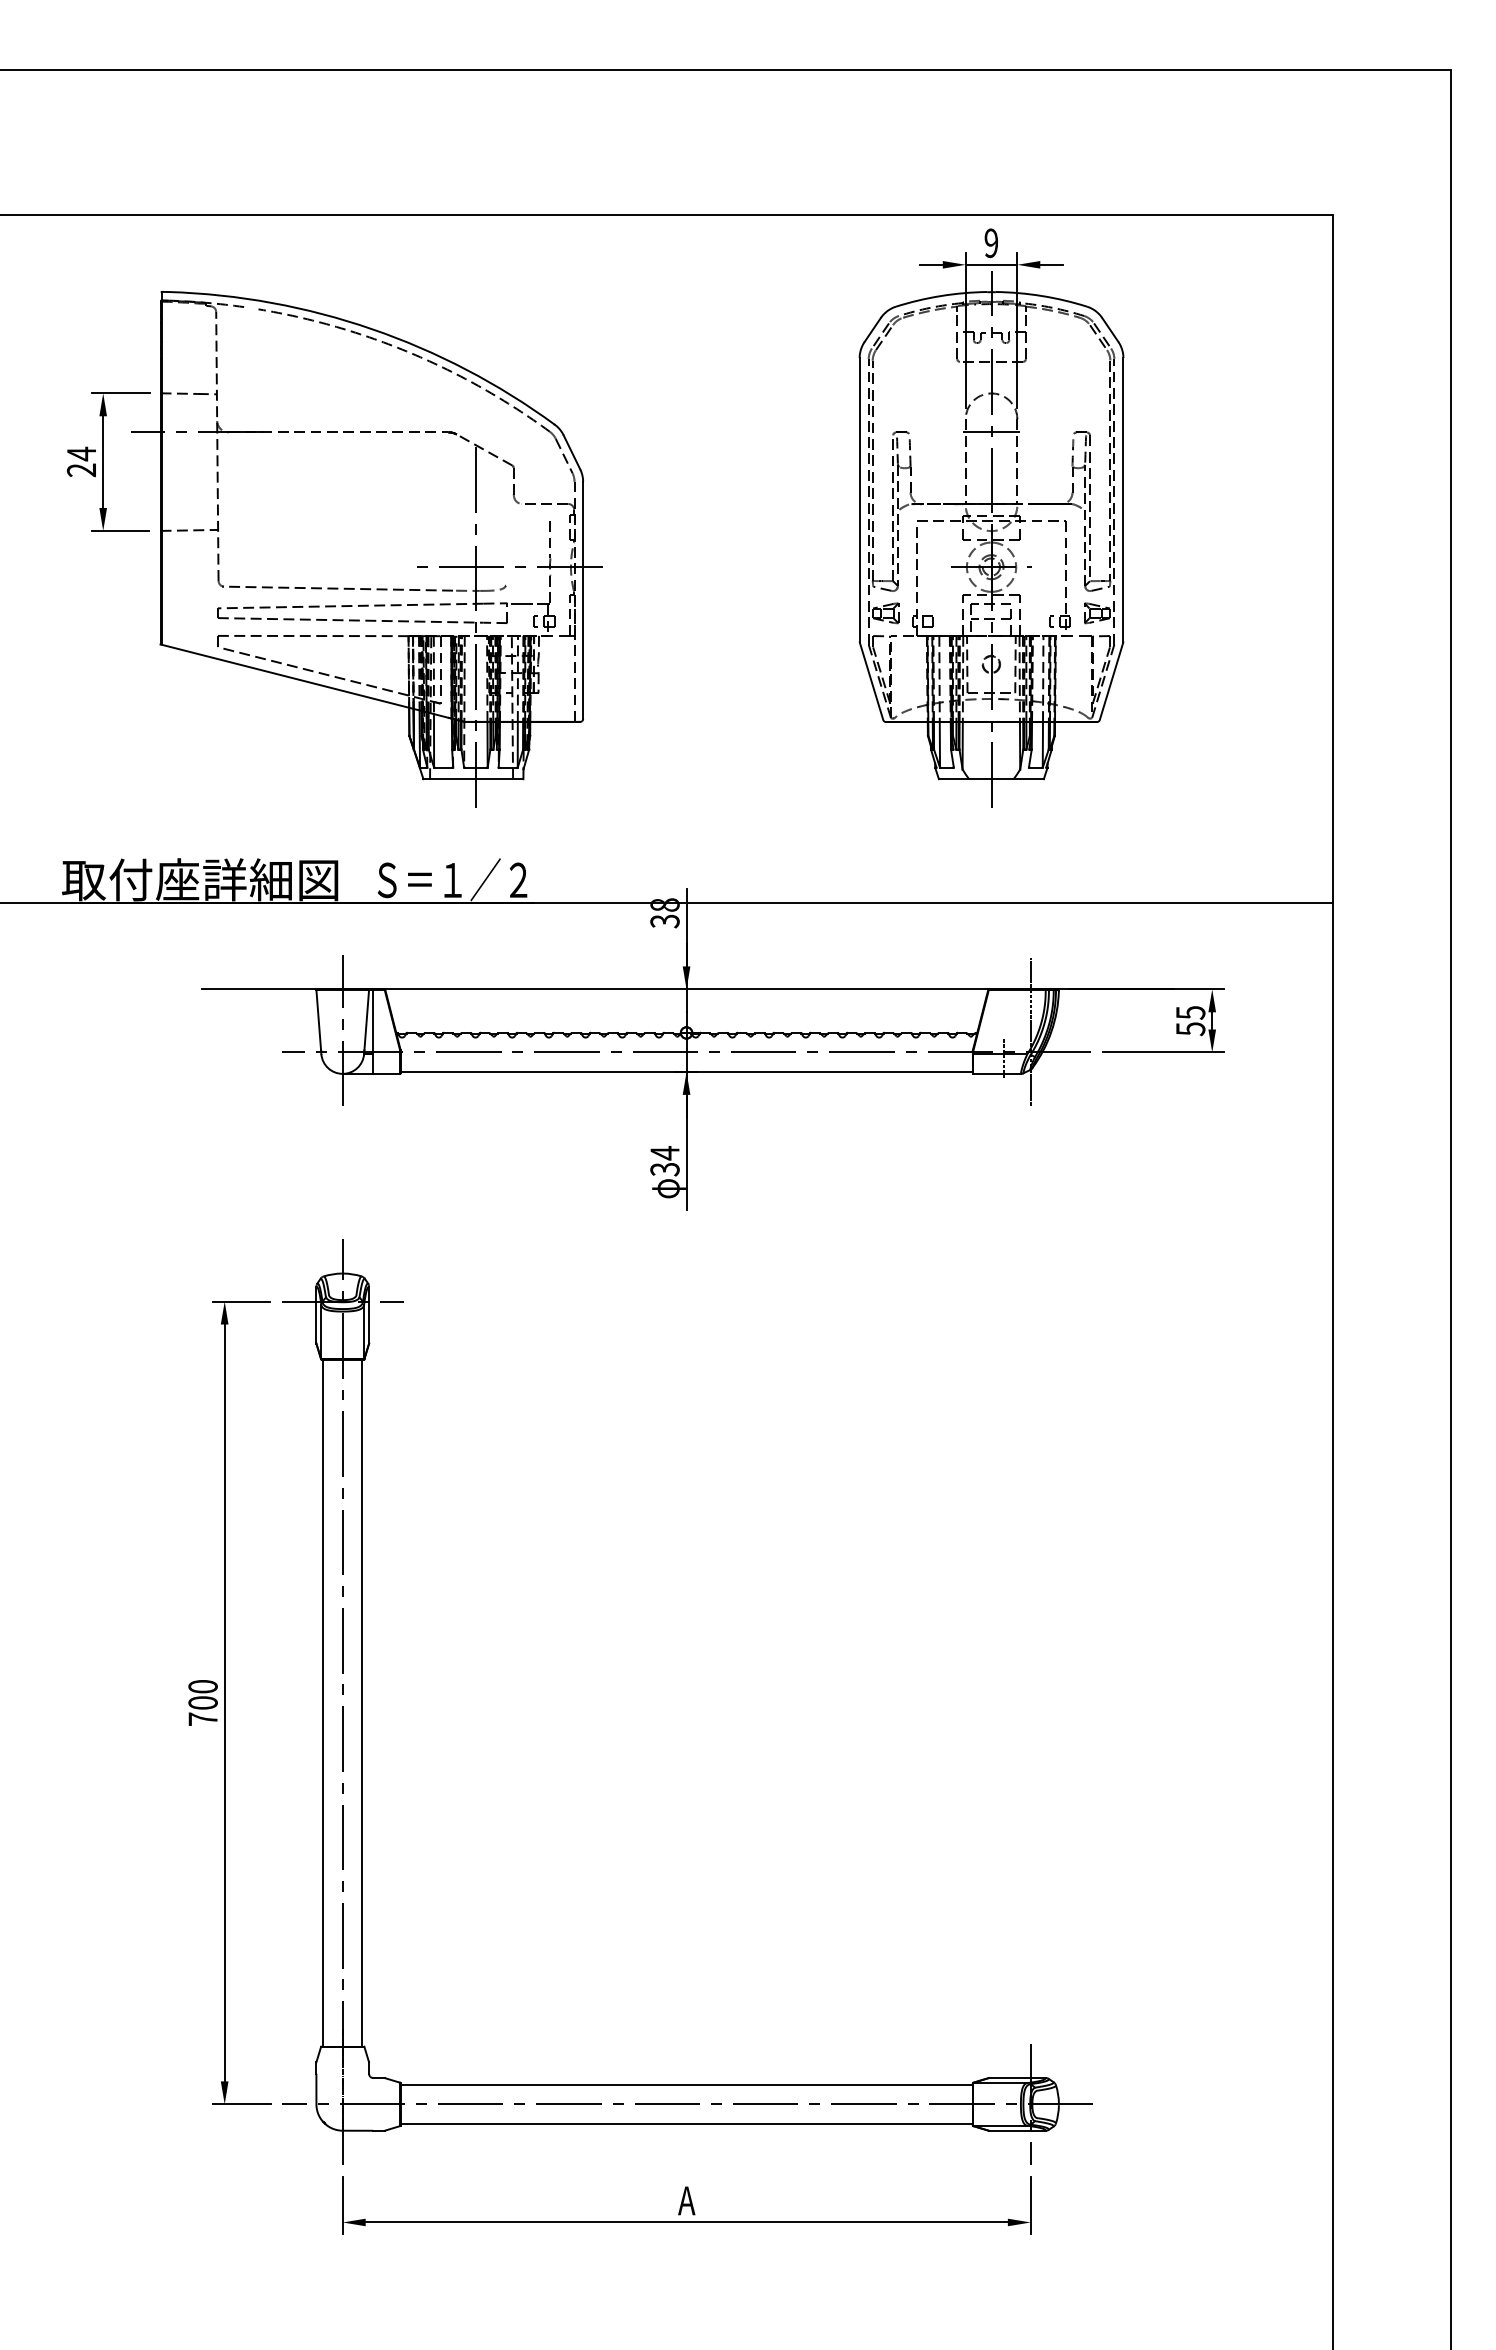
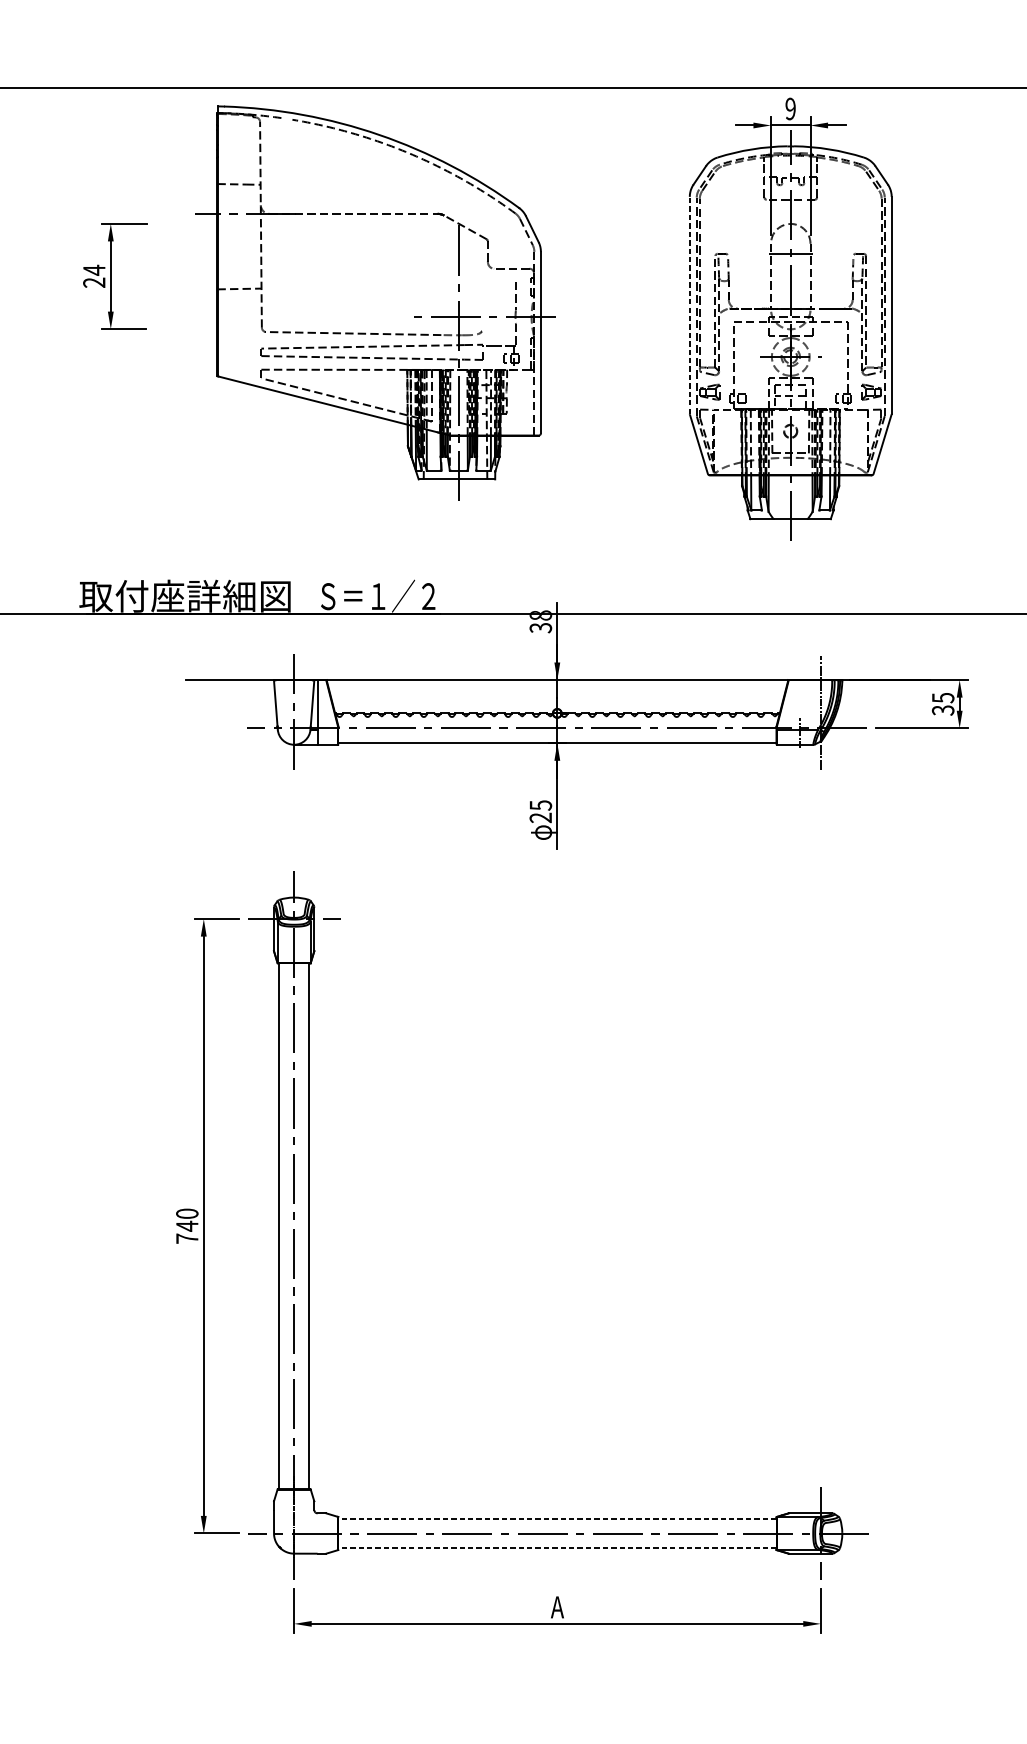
line: (859, 499) -> (689, 305), solid -> dashed
part: (366, 549) -> (375, 303), moved
text: (1190, 1028) -> (943, 710), 55 -> 35
text: (664, 1161) -> (540, 811), 34 -> 25
text: (202, 1702) -> (186, 1225), 700 -> 740
line: (686, 2084) -> (557, 1518), solid -> dashed
line: (686, 2123) -> (557, 1548), solid -> dashed

